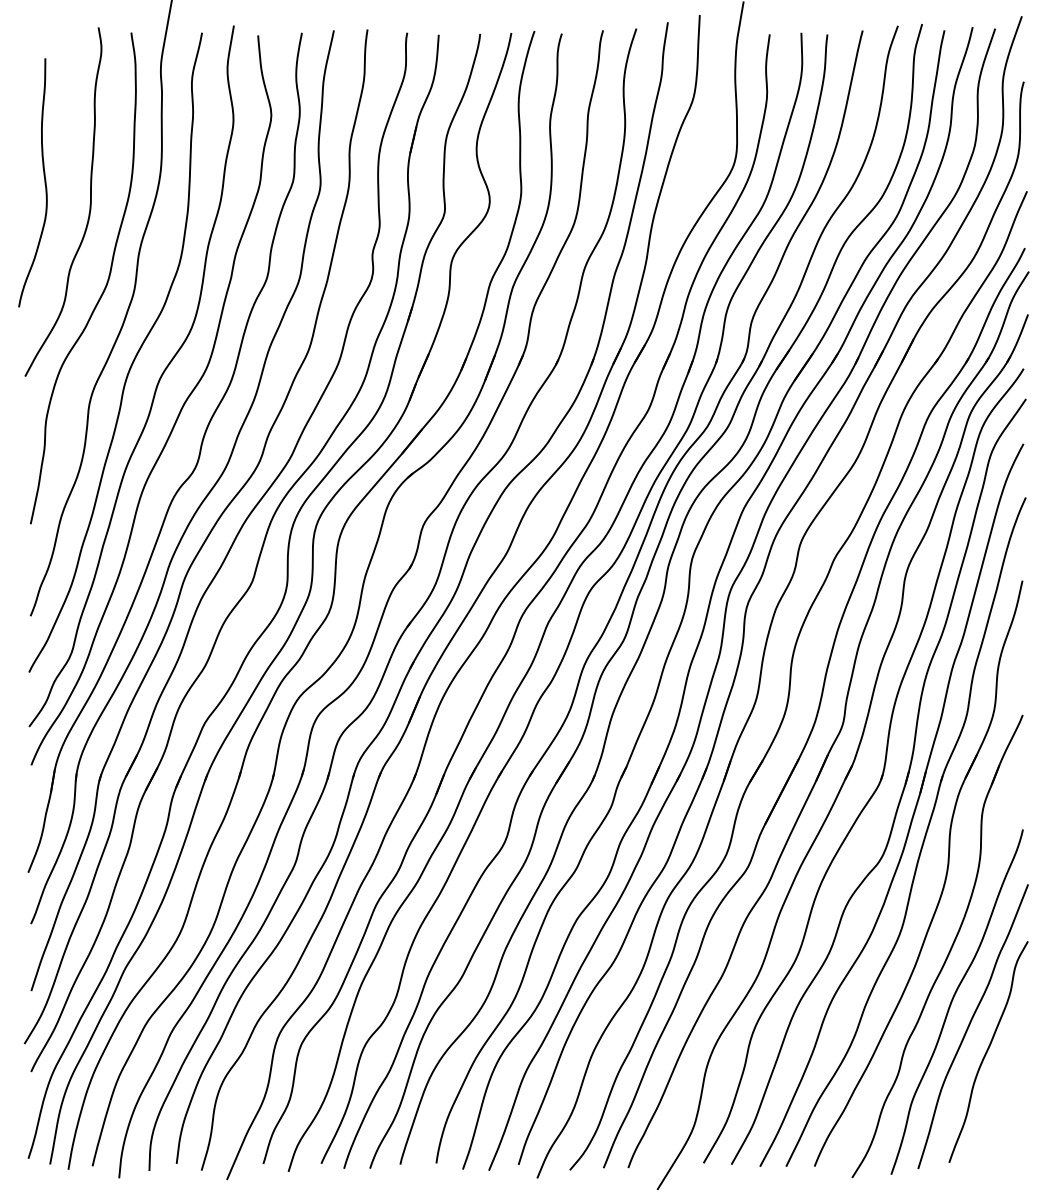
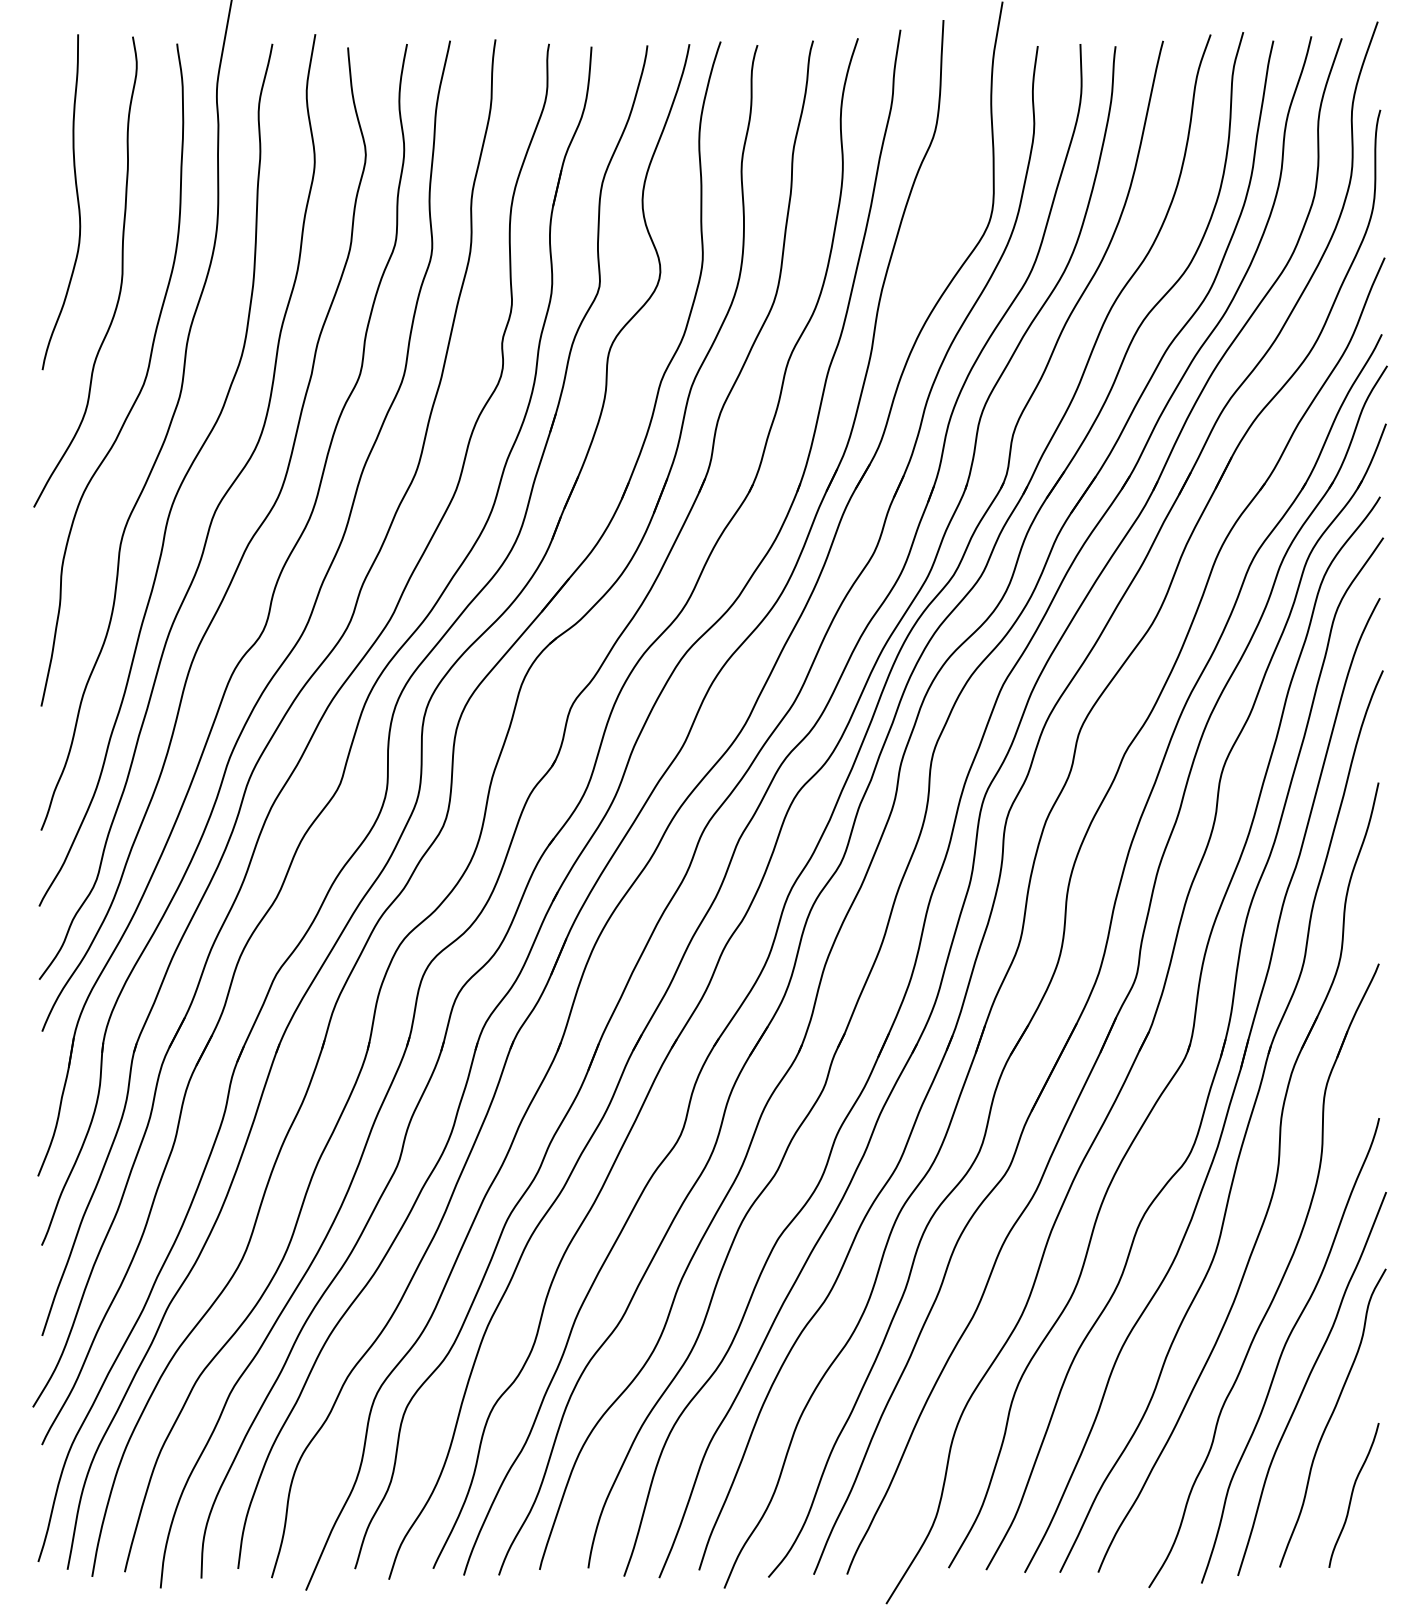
curve: (44, 183) -> (77, 202), moved
curve: (1003, 1109) -> (1352, 1495), added

